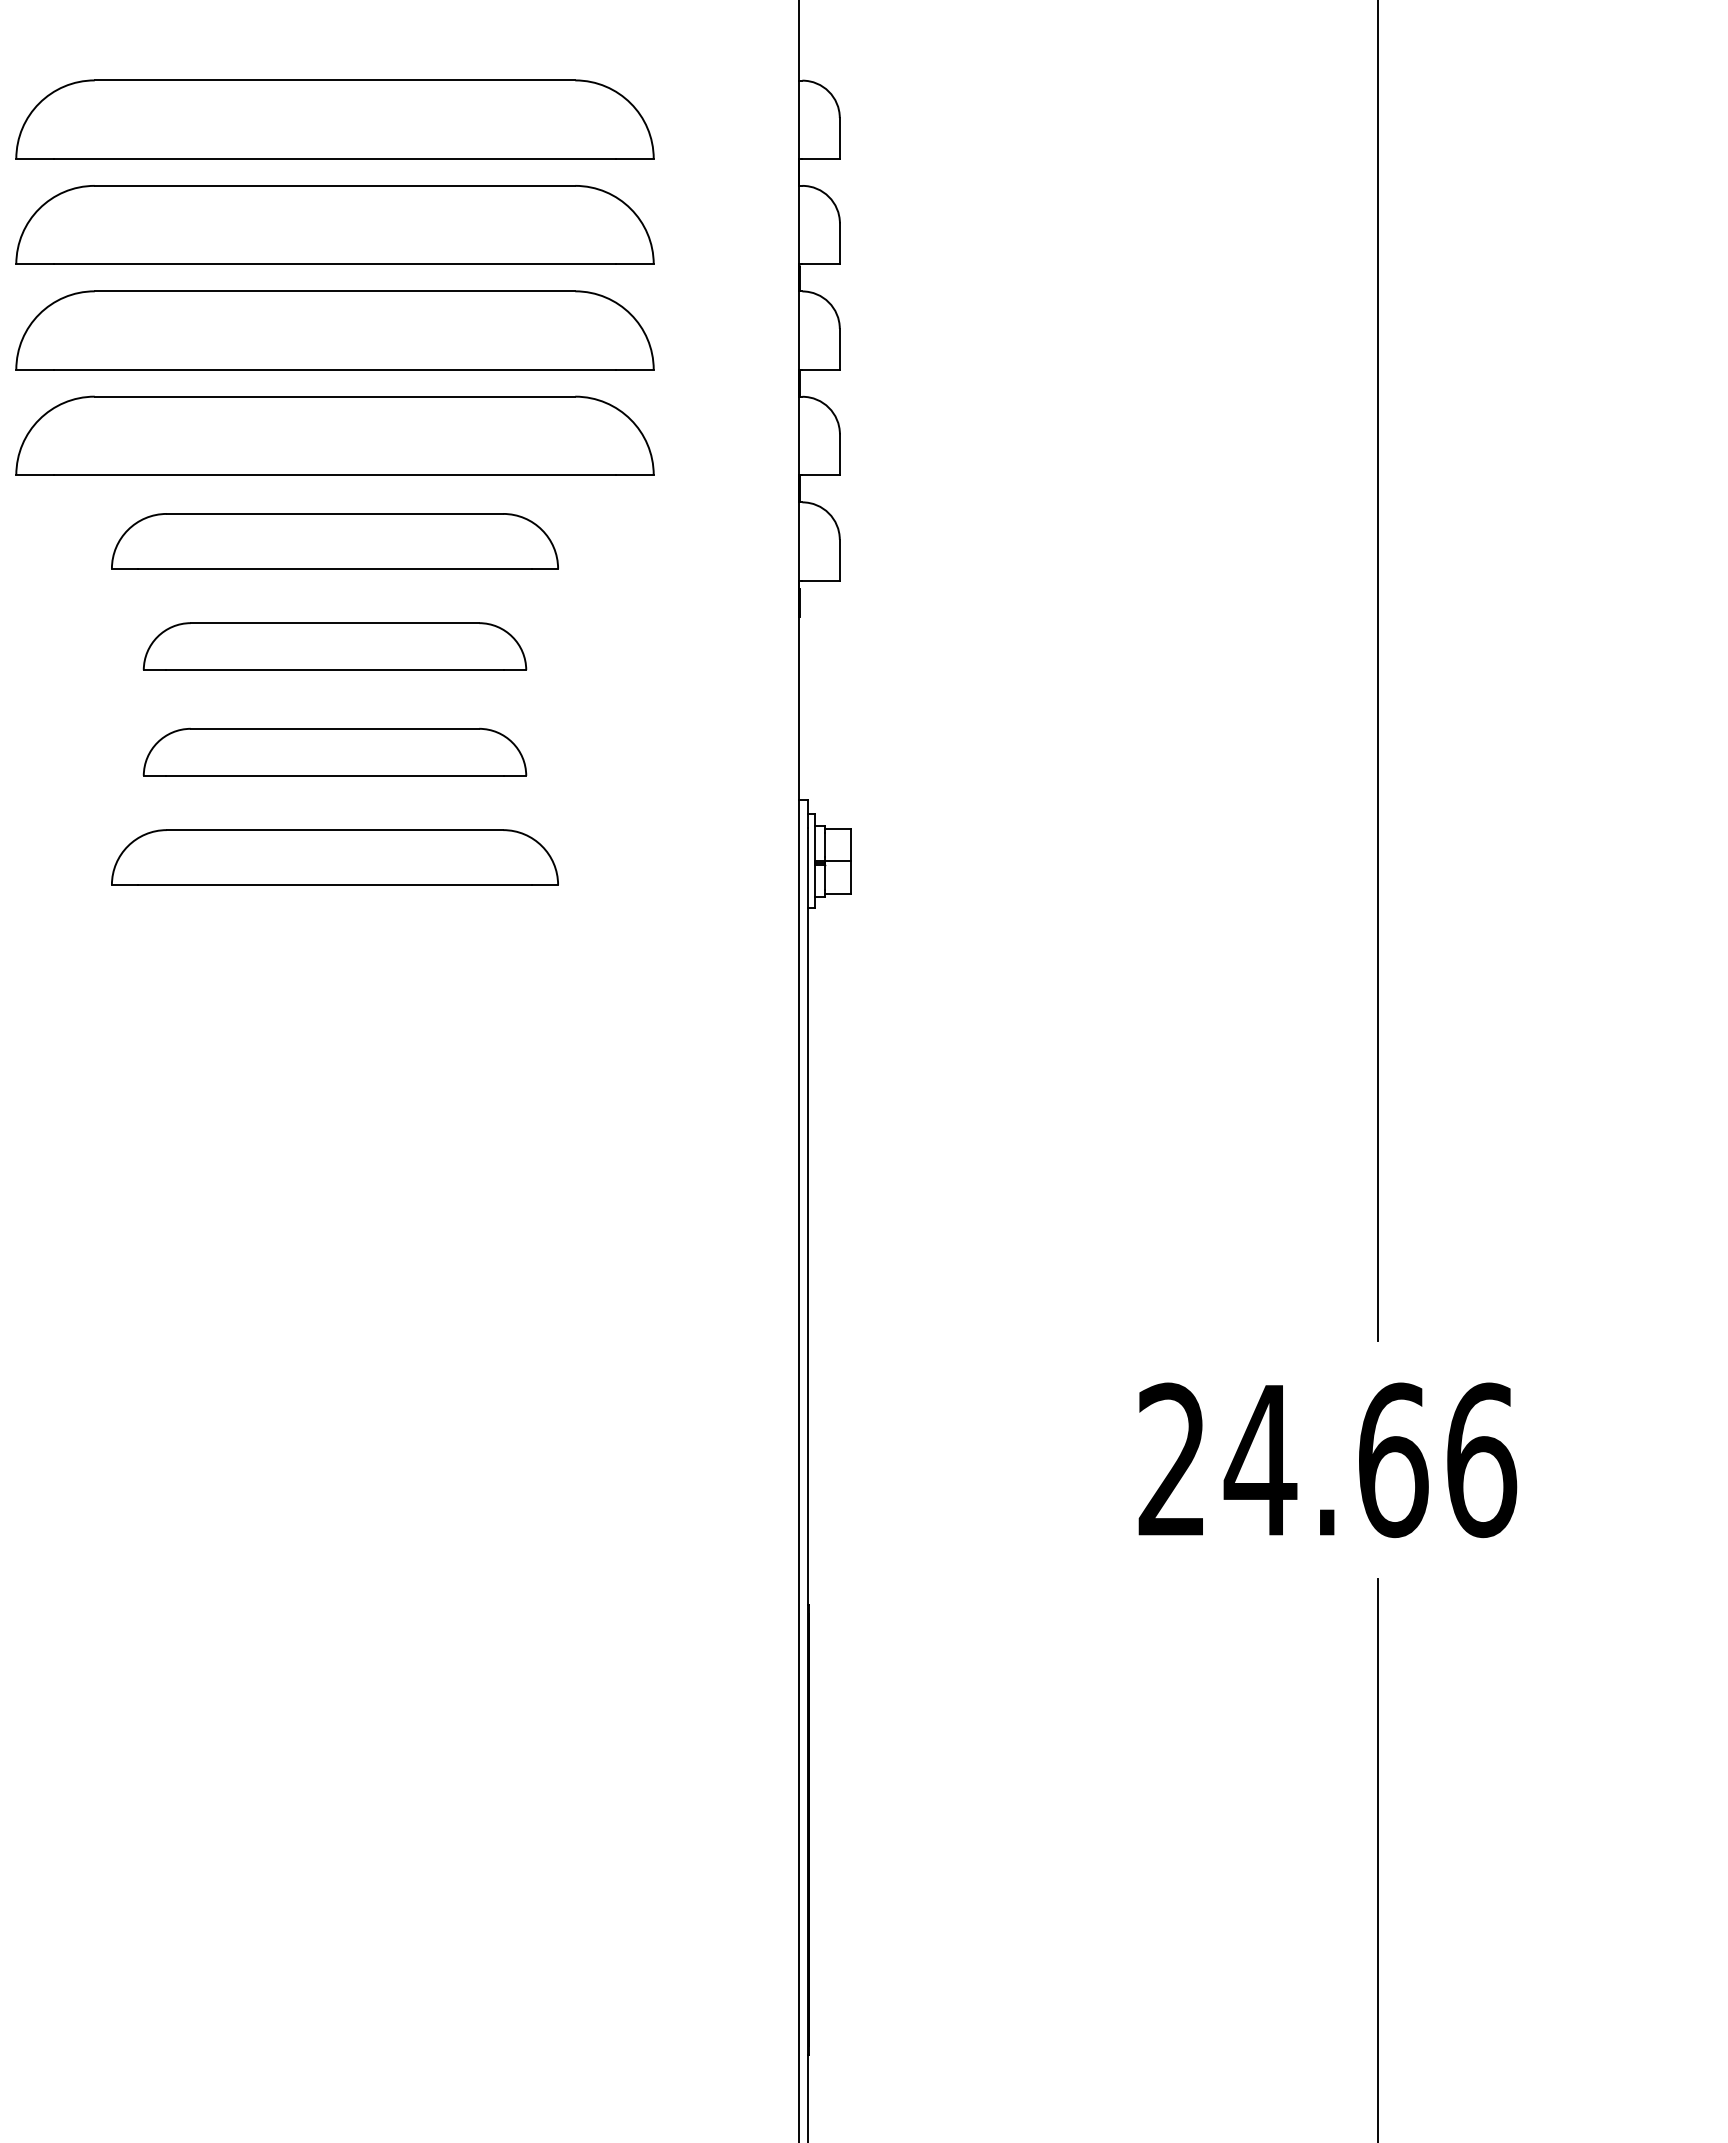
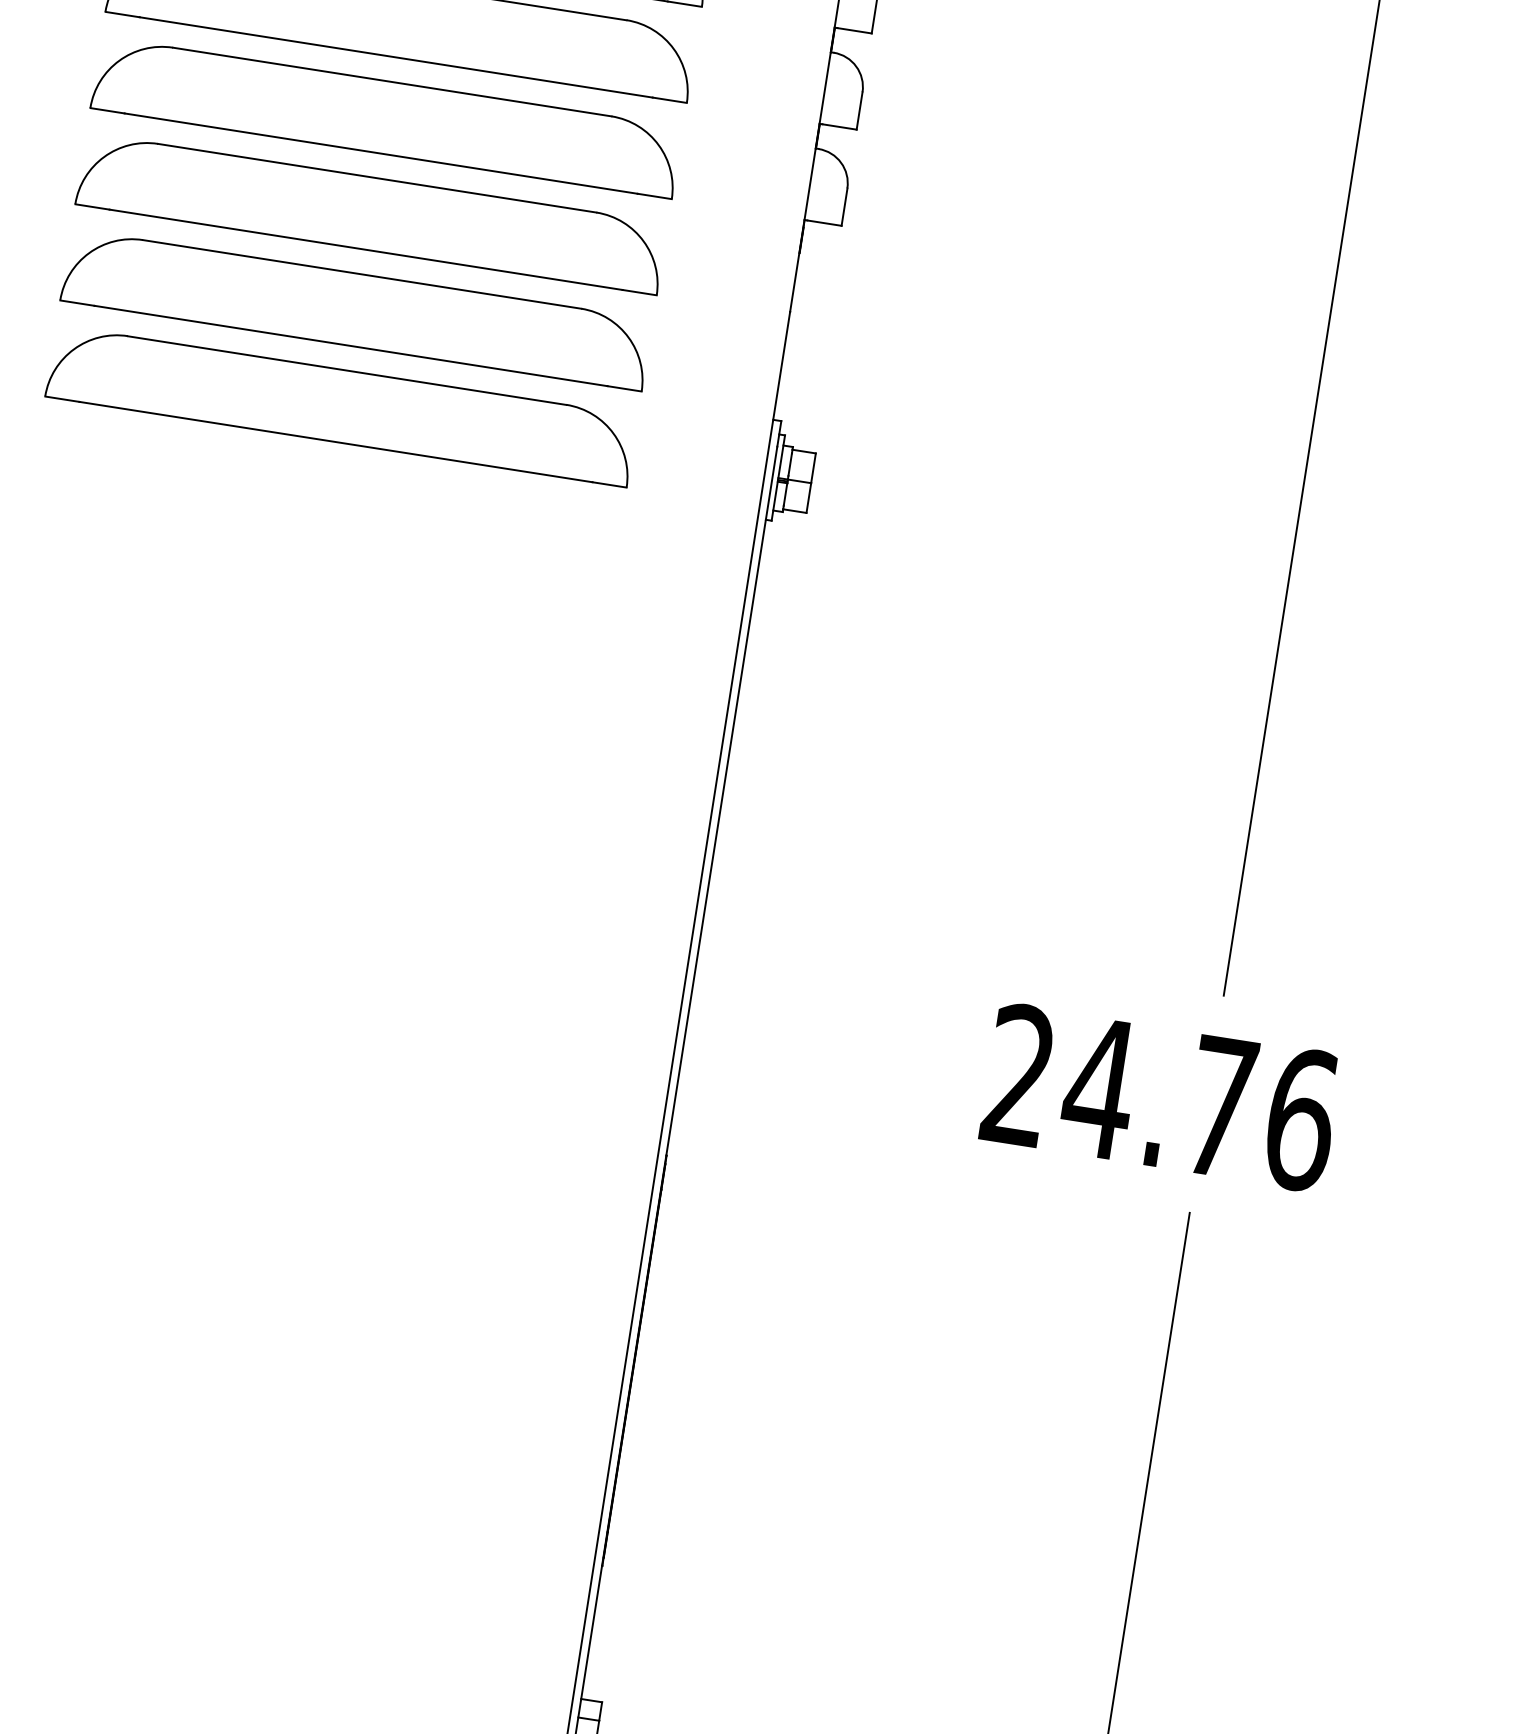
part: (334, 541) -> (386, 117), size x1.43
part: (334, 646) -> (371, 213), size x1.67
part: (334, 752) -> (356, 310), size x1.67
part: (334, 857) -> (341, 406), size x1.43
text: (1393, 1460) -> (1220, 1107), 24.66 -> 24.76

